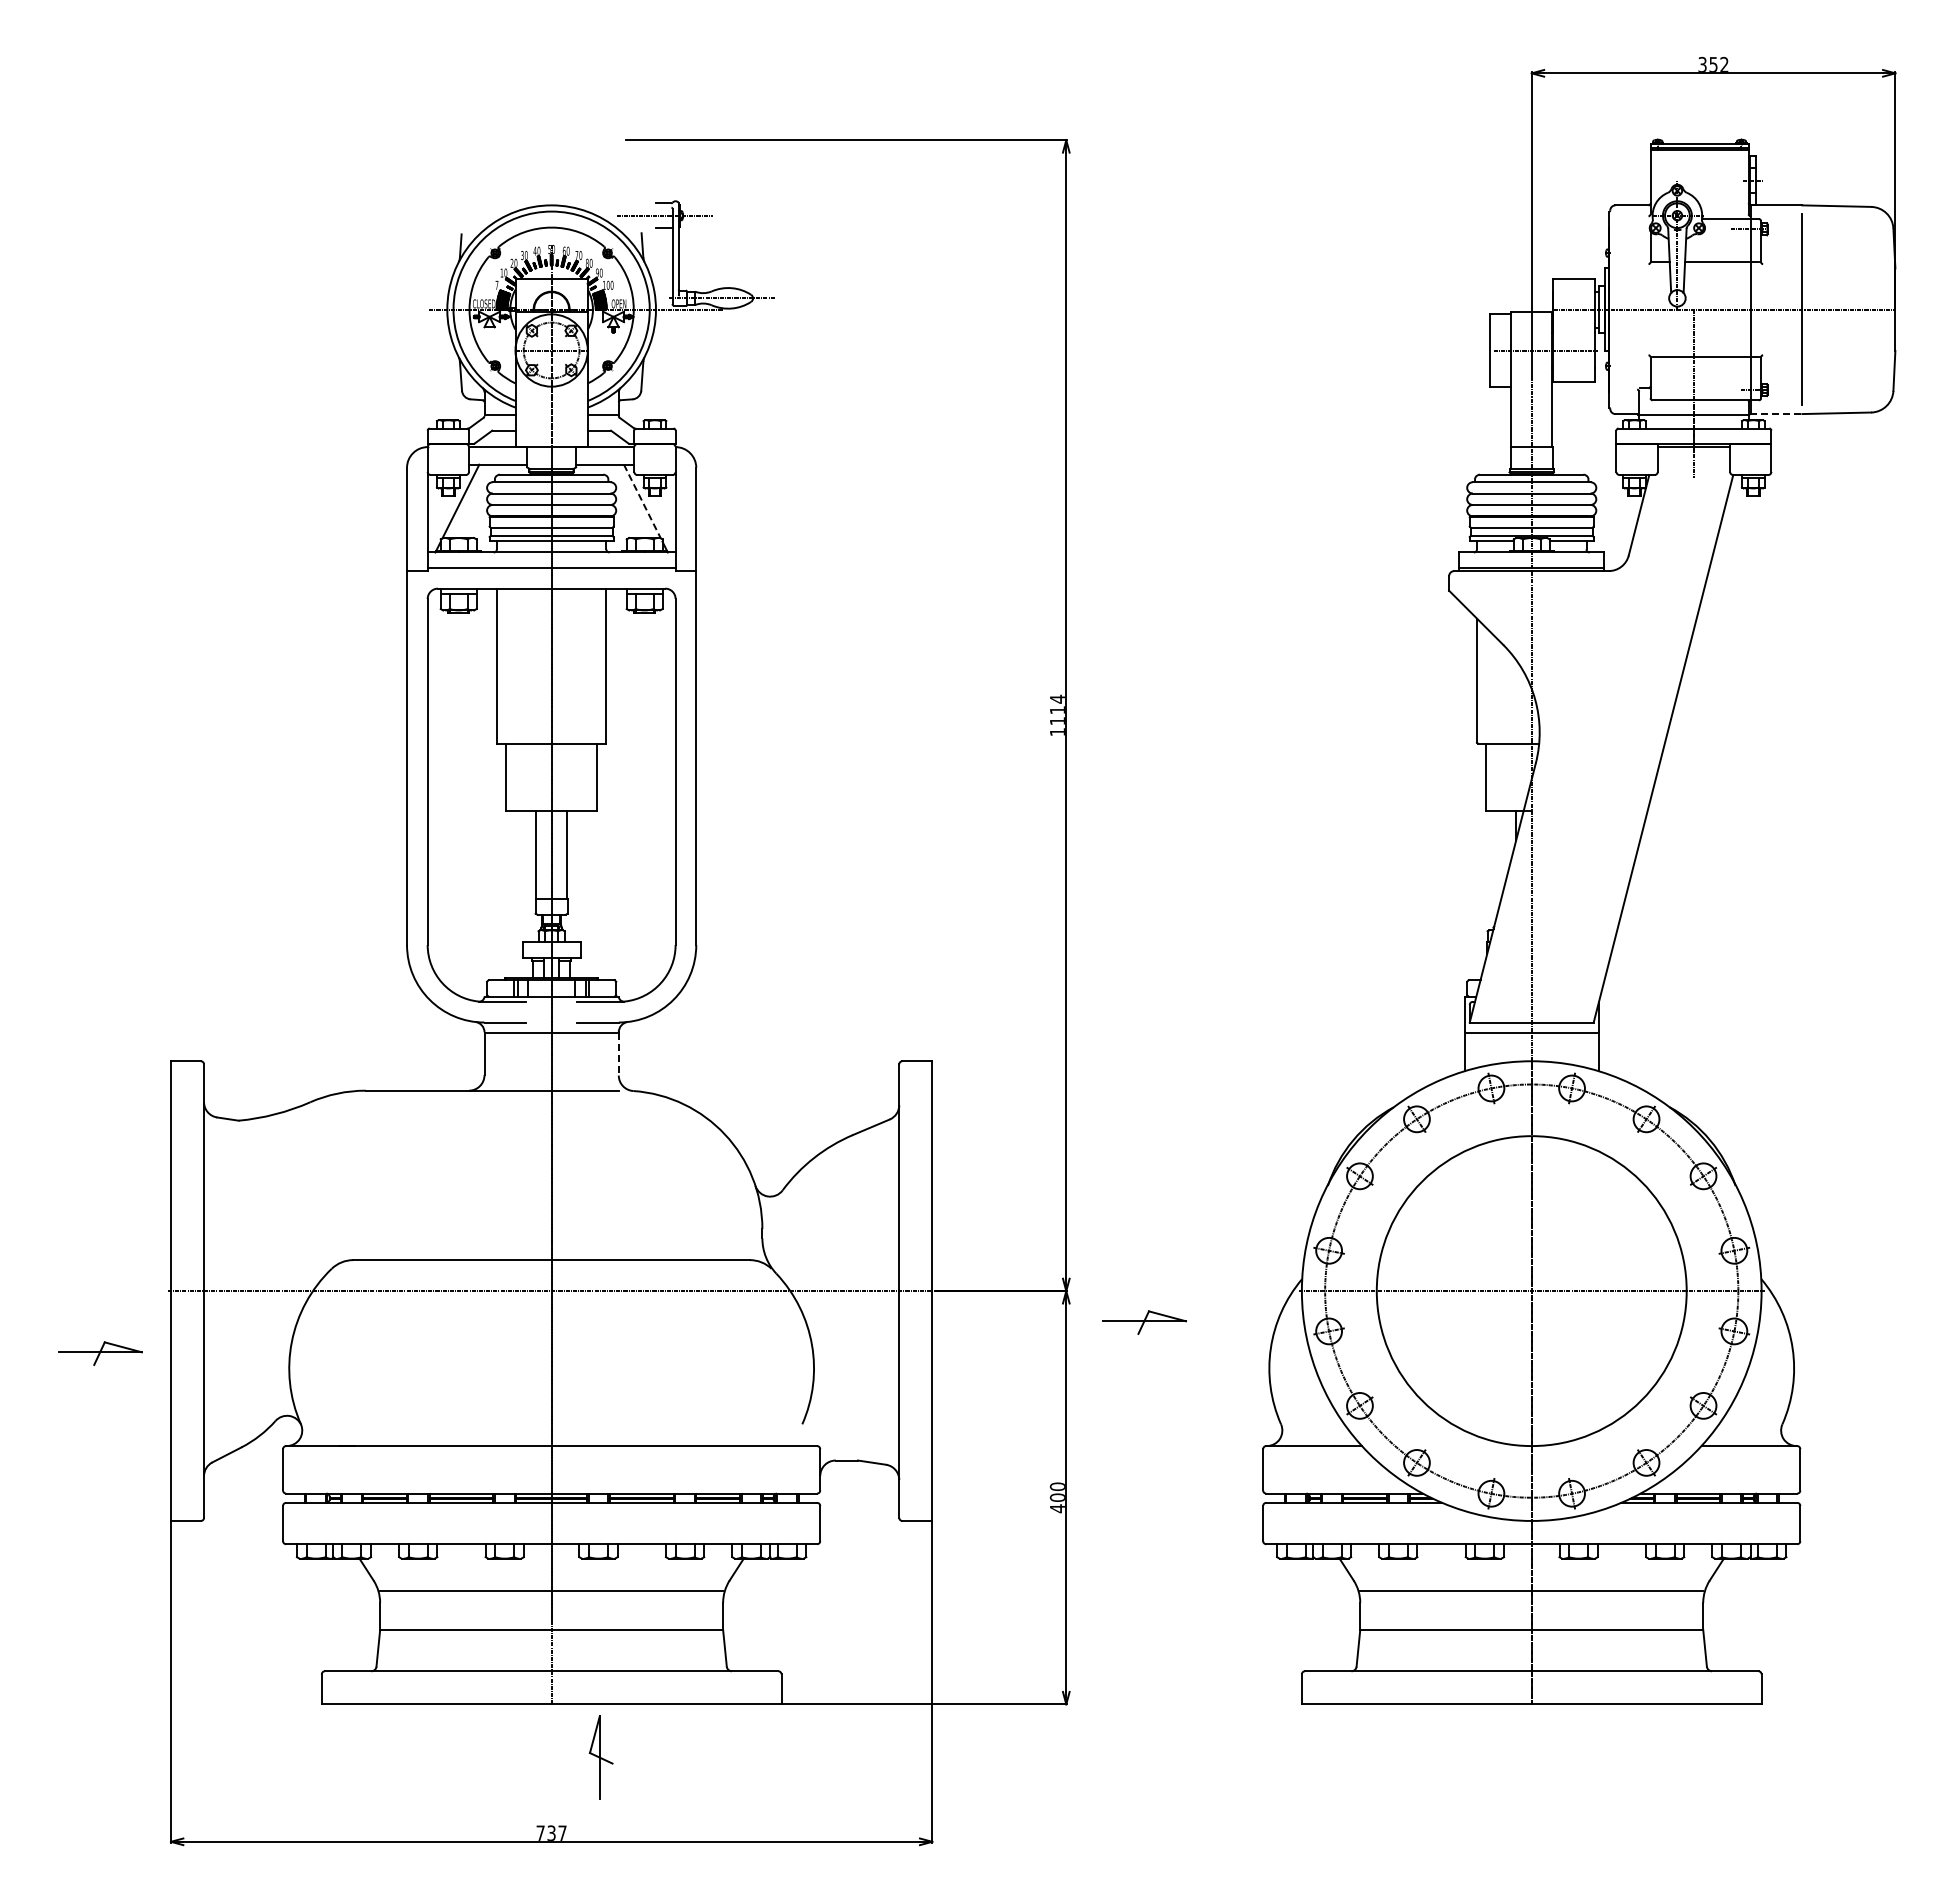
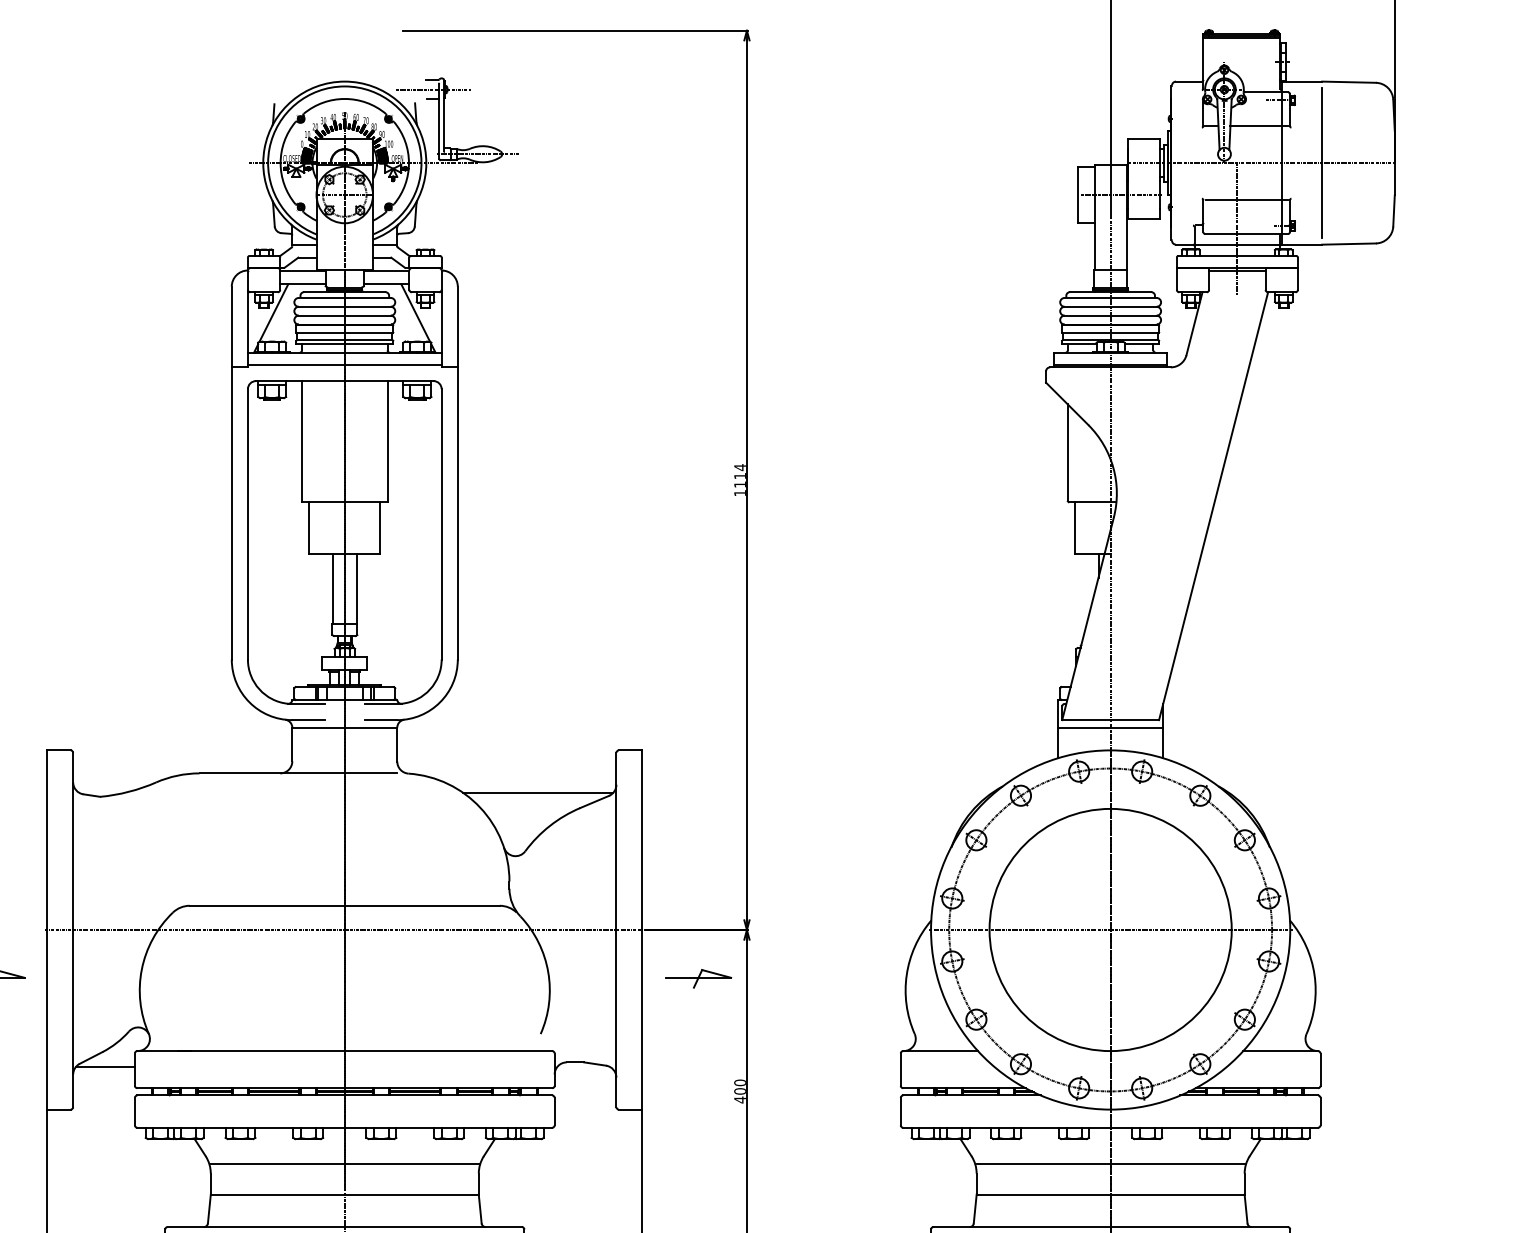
text: (496, 285) -> (301, 144), 7 -> 0
line: (1776, 414) -> (1301, 245), dashed -> solid
line: (642, 502) -> (415, 313), dashed -> solid
line: (618, 1054) -> (397, 745), dashed -> solid
line: (799, 1115) -> (538, 792), added
part: (1144, 1322) -> (698, 978), moved
line: (245, 1466) -> (105, 1067), added

